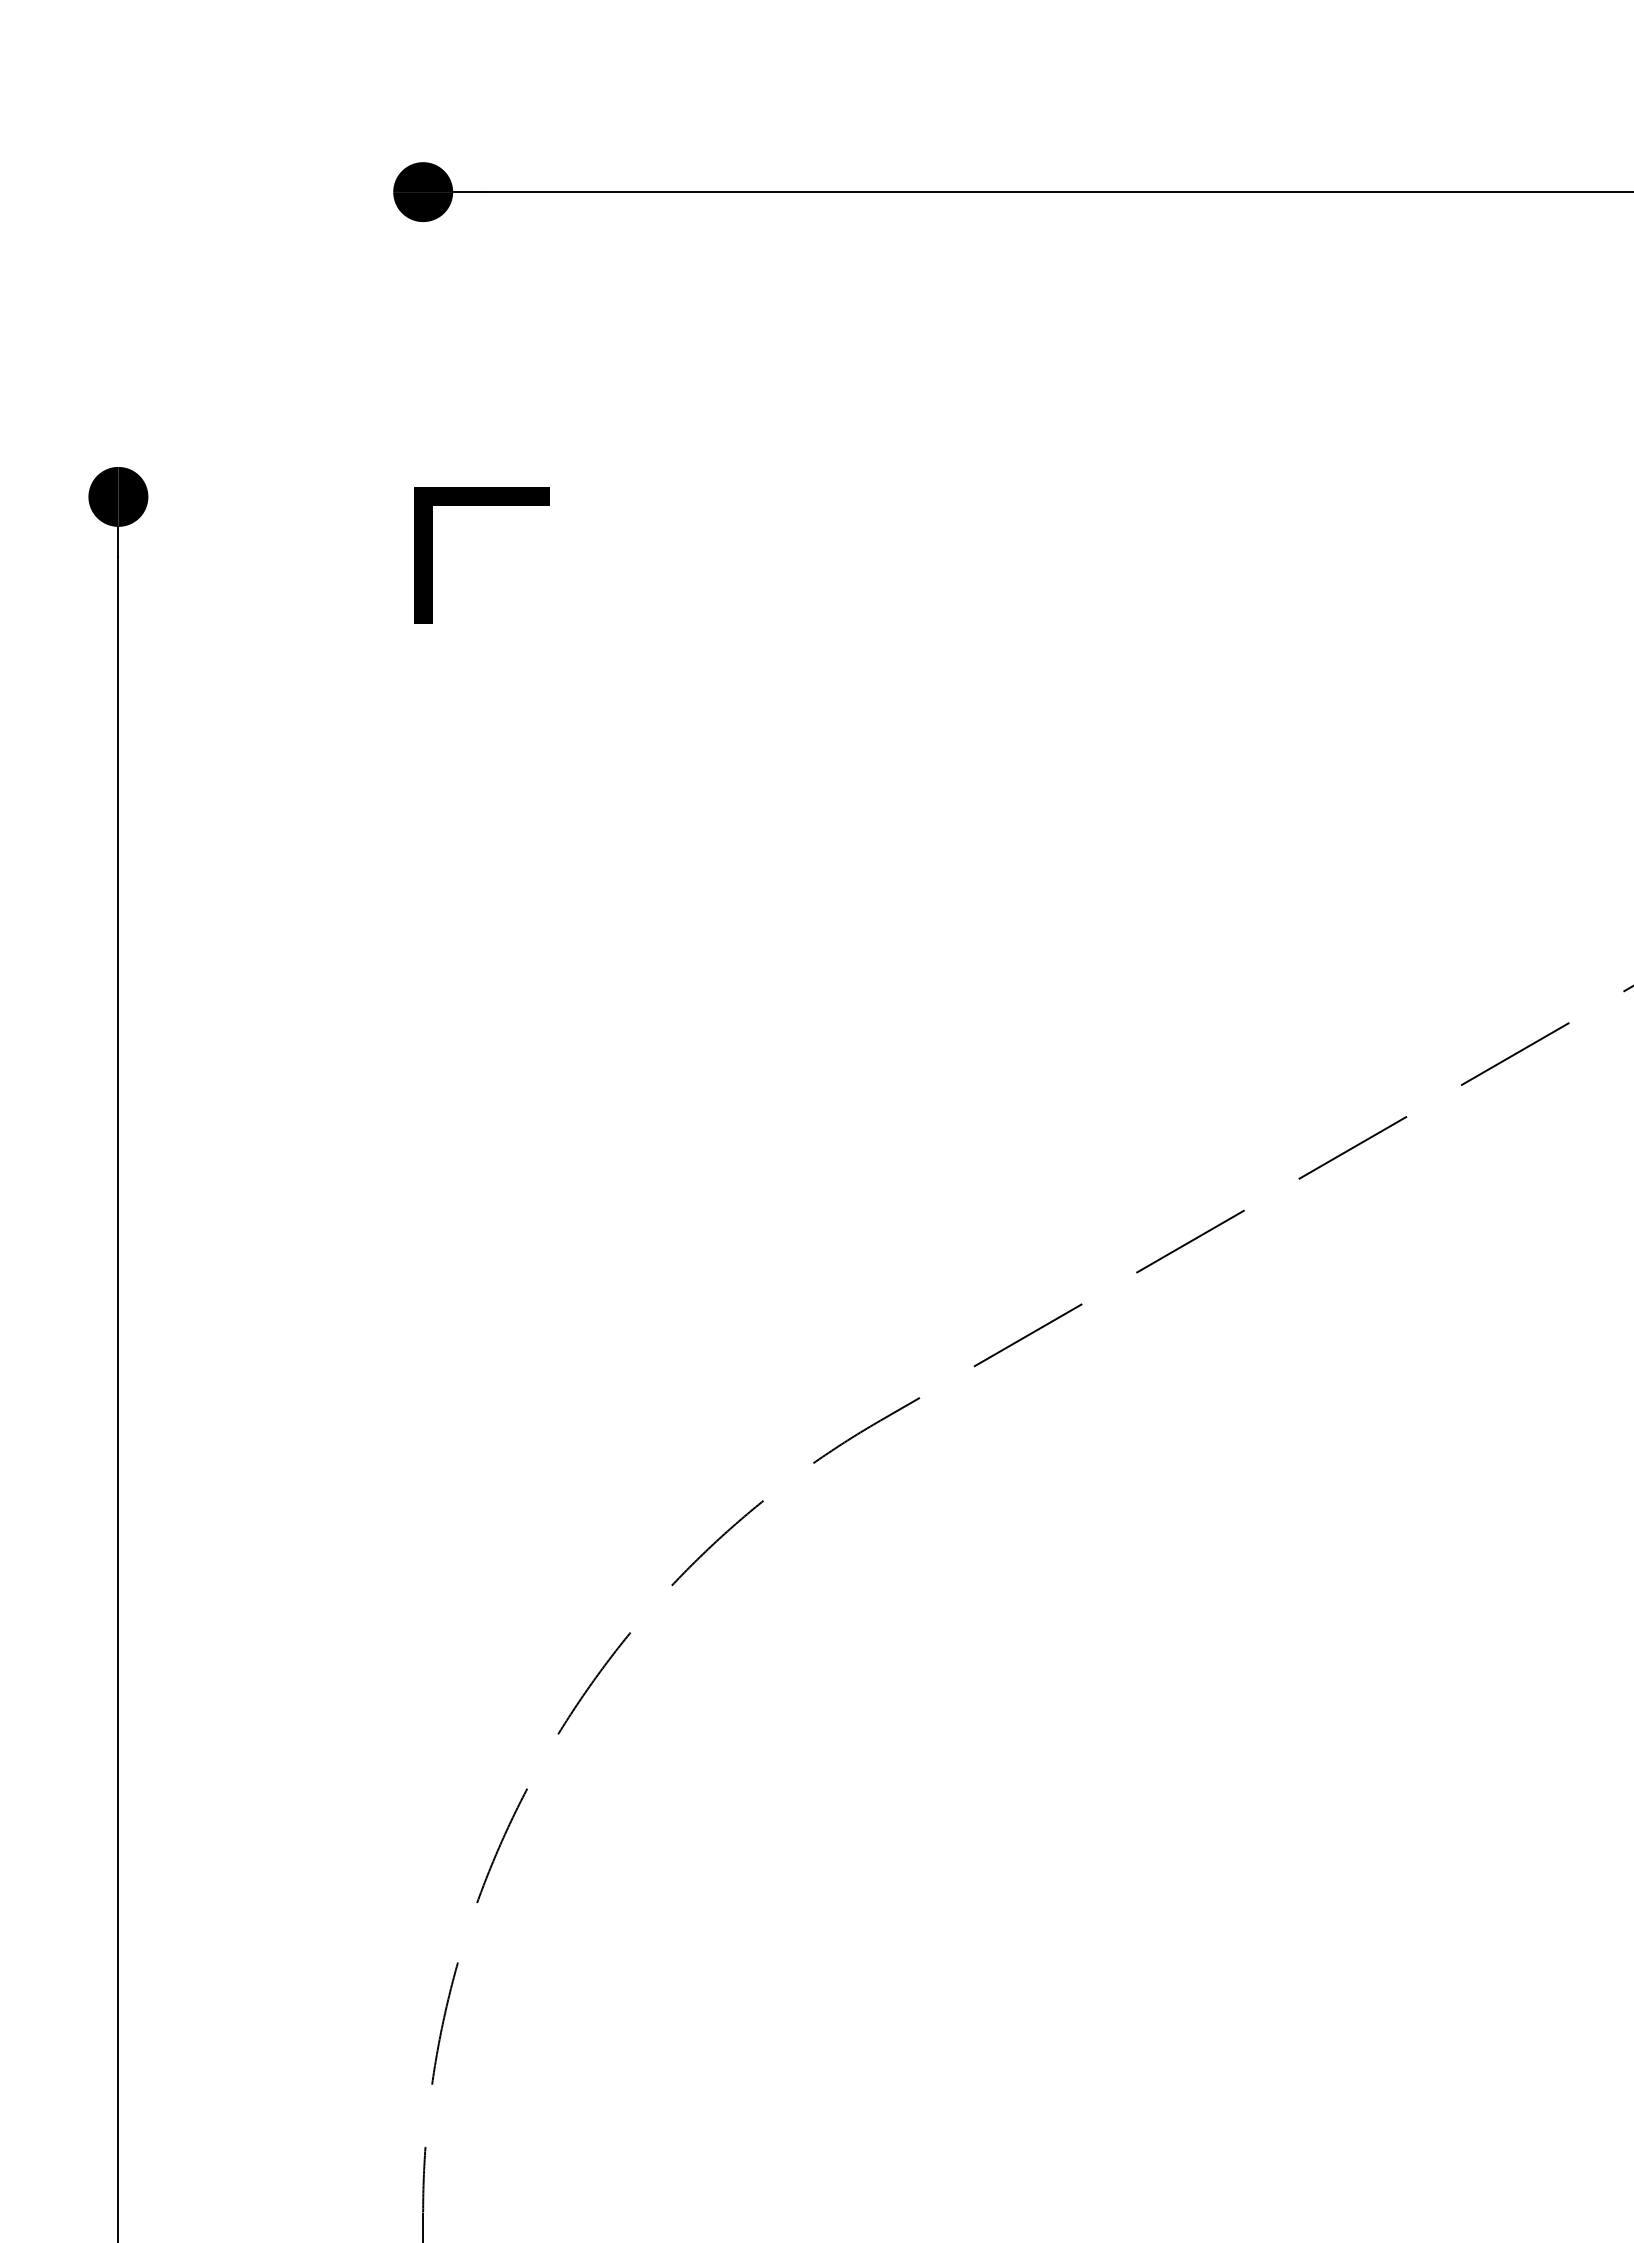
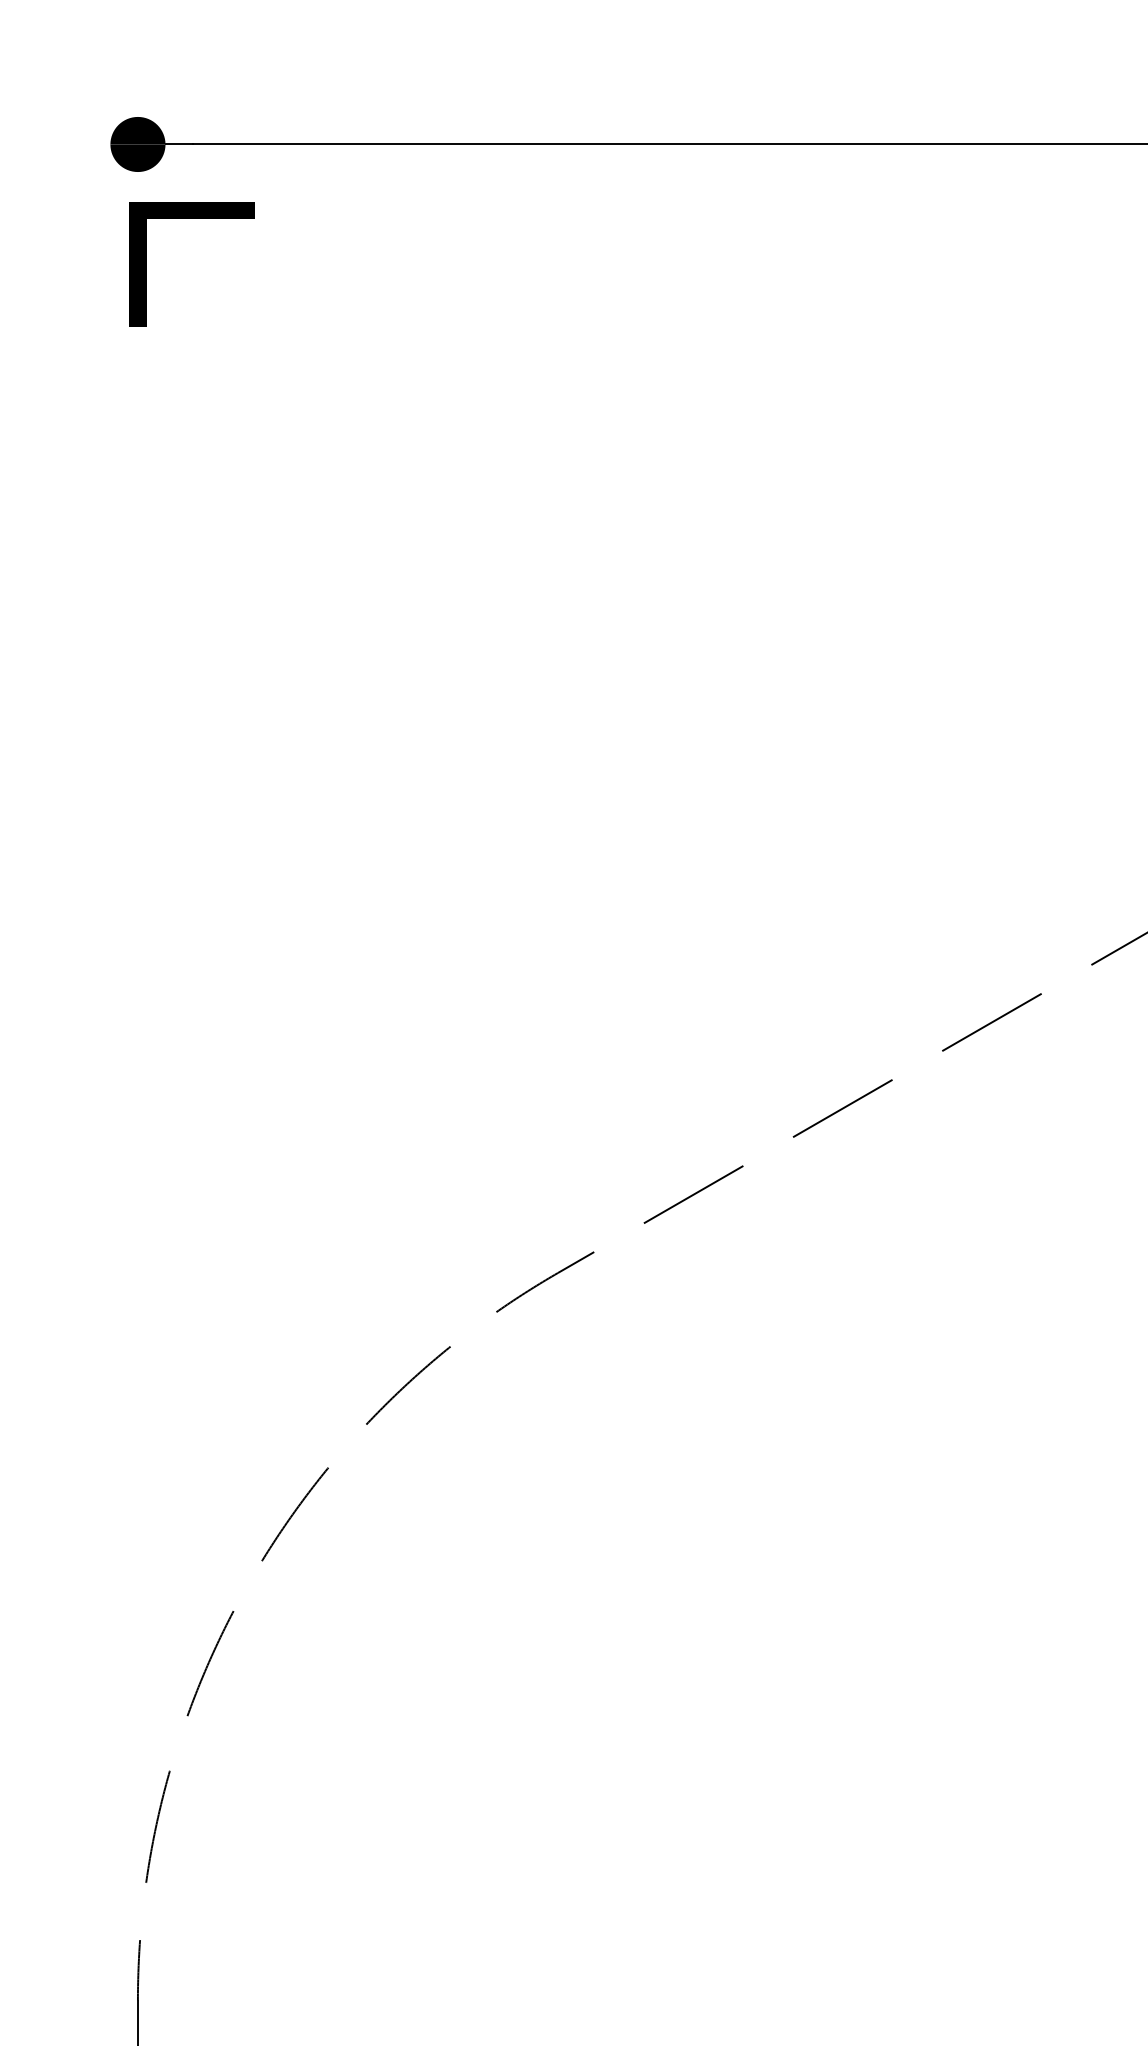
line: (432, 555) -> (146, 264), moved

